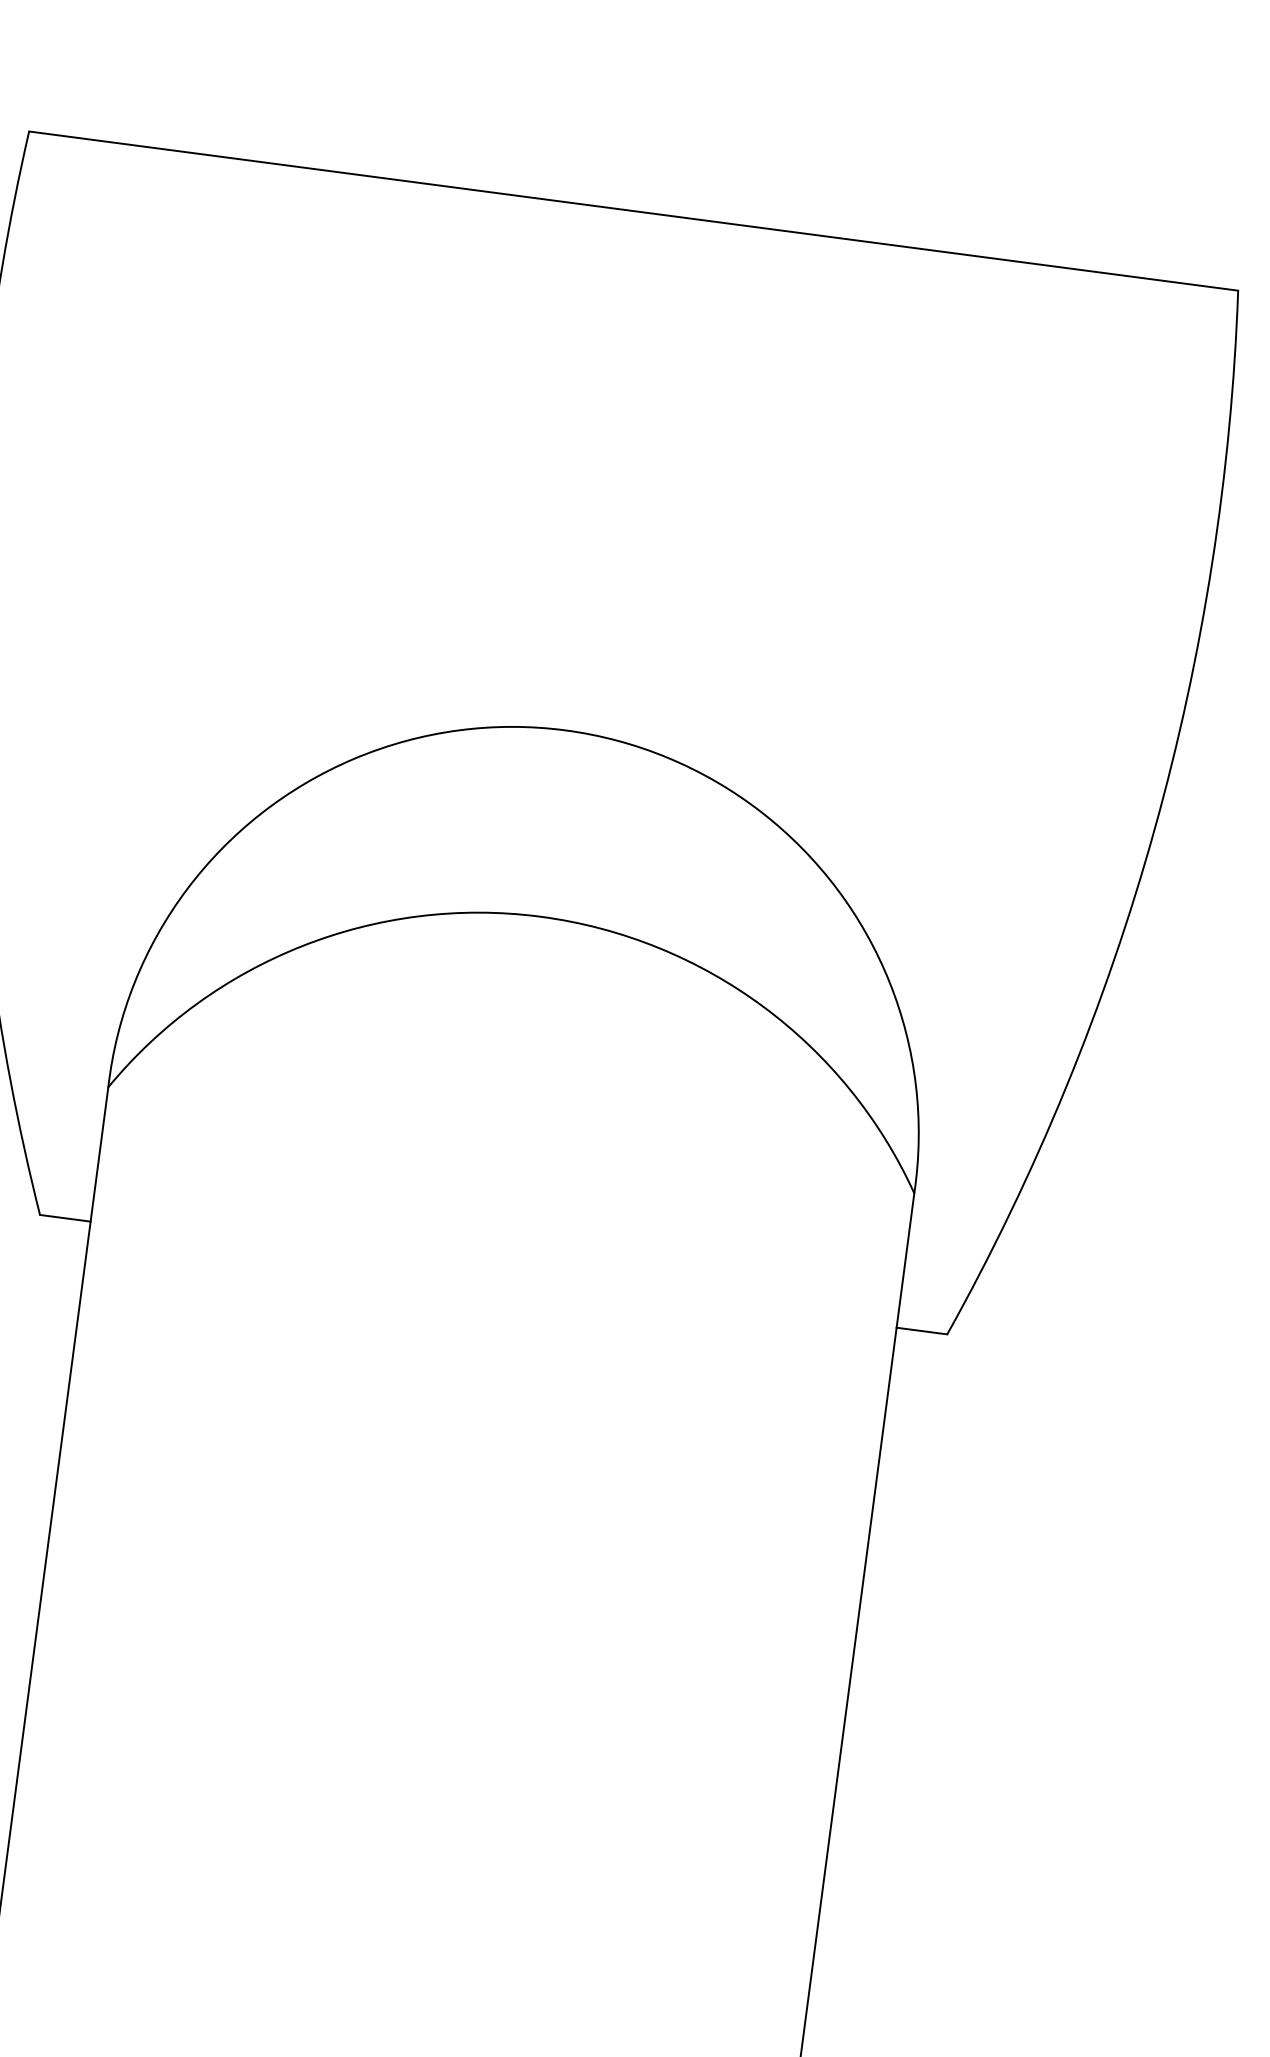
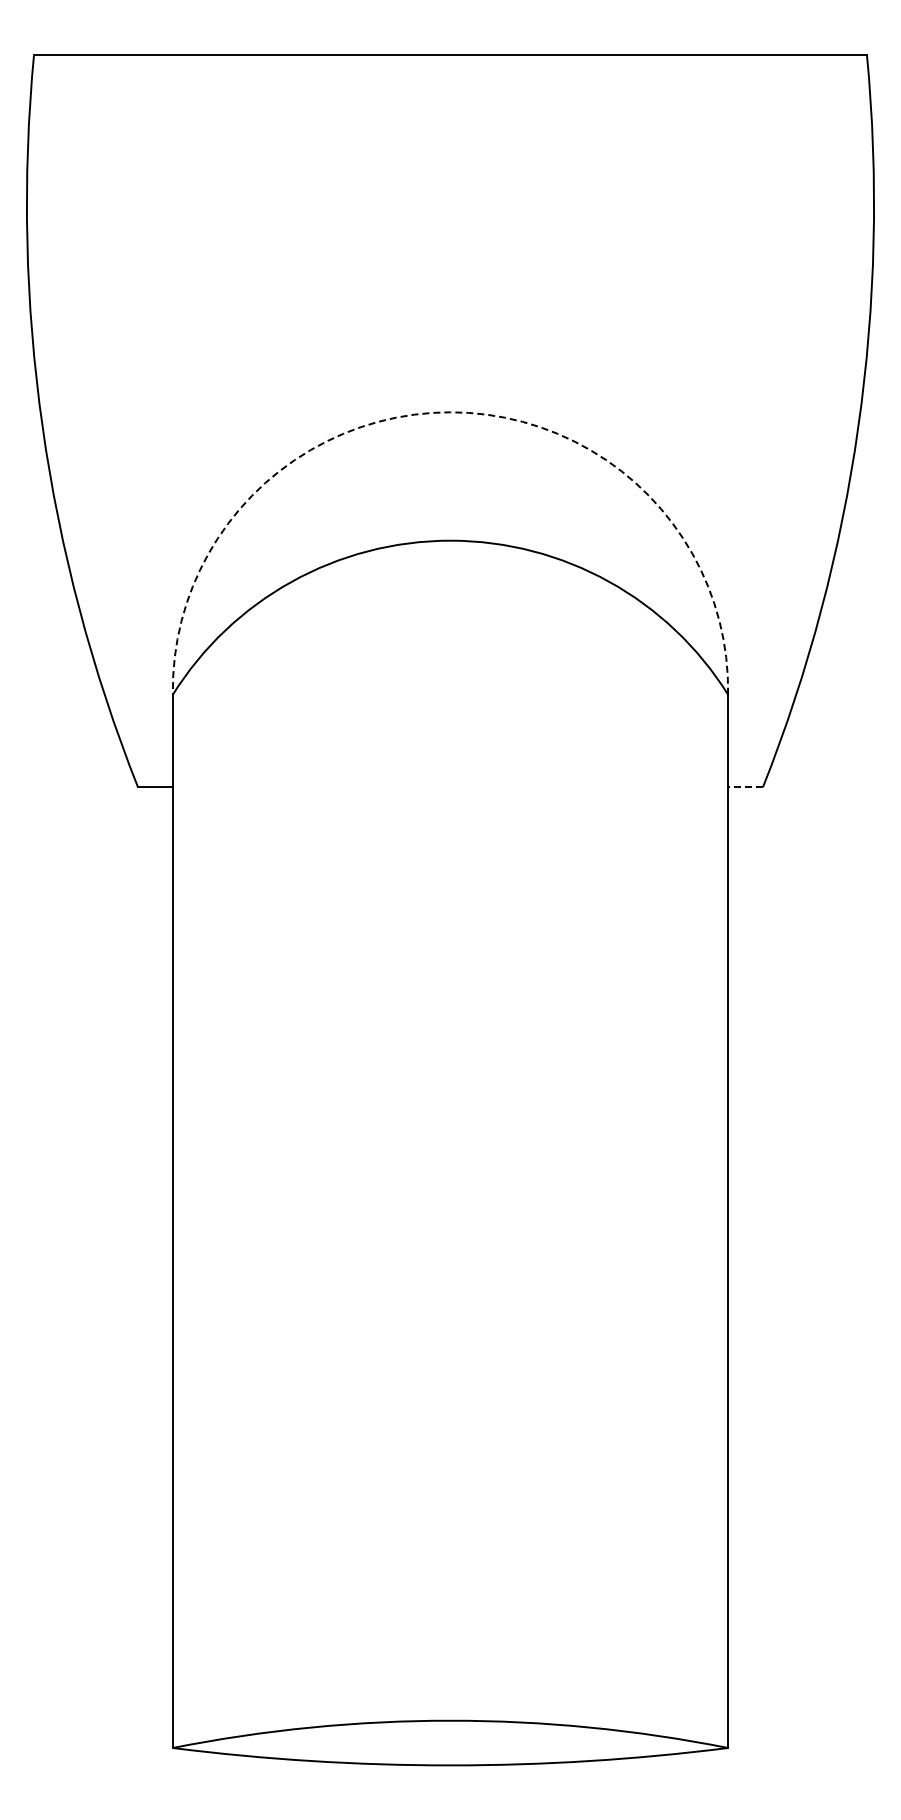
arc: (565, 730) -> (450, 412), solid -> dashed
line: (921, 1331) -> (745, 787), solid -> dashed

